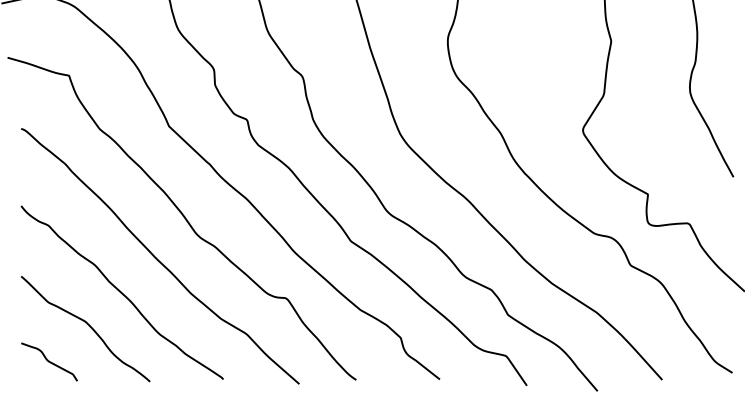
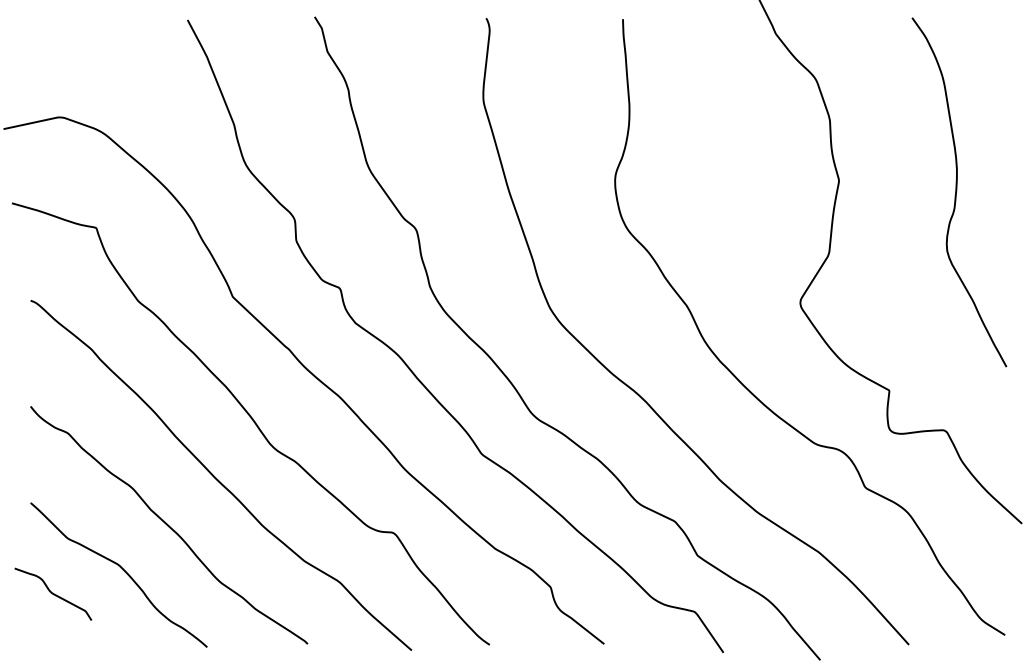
curve: (49, 361) -> (53, 593), moved

